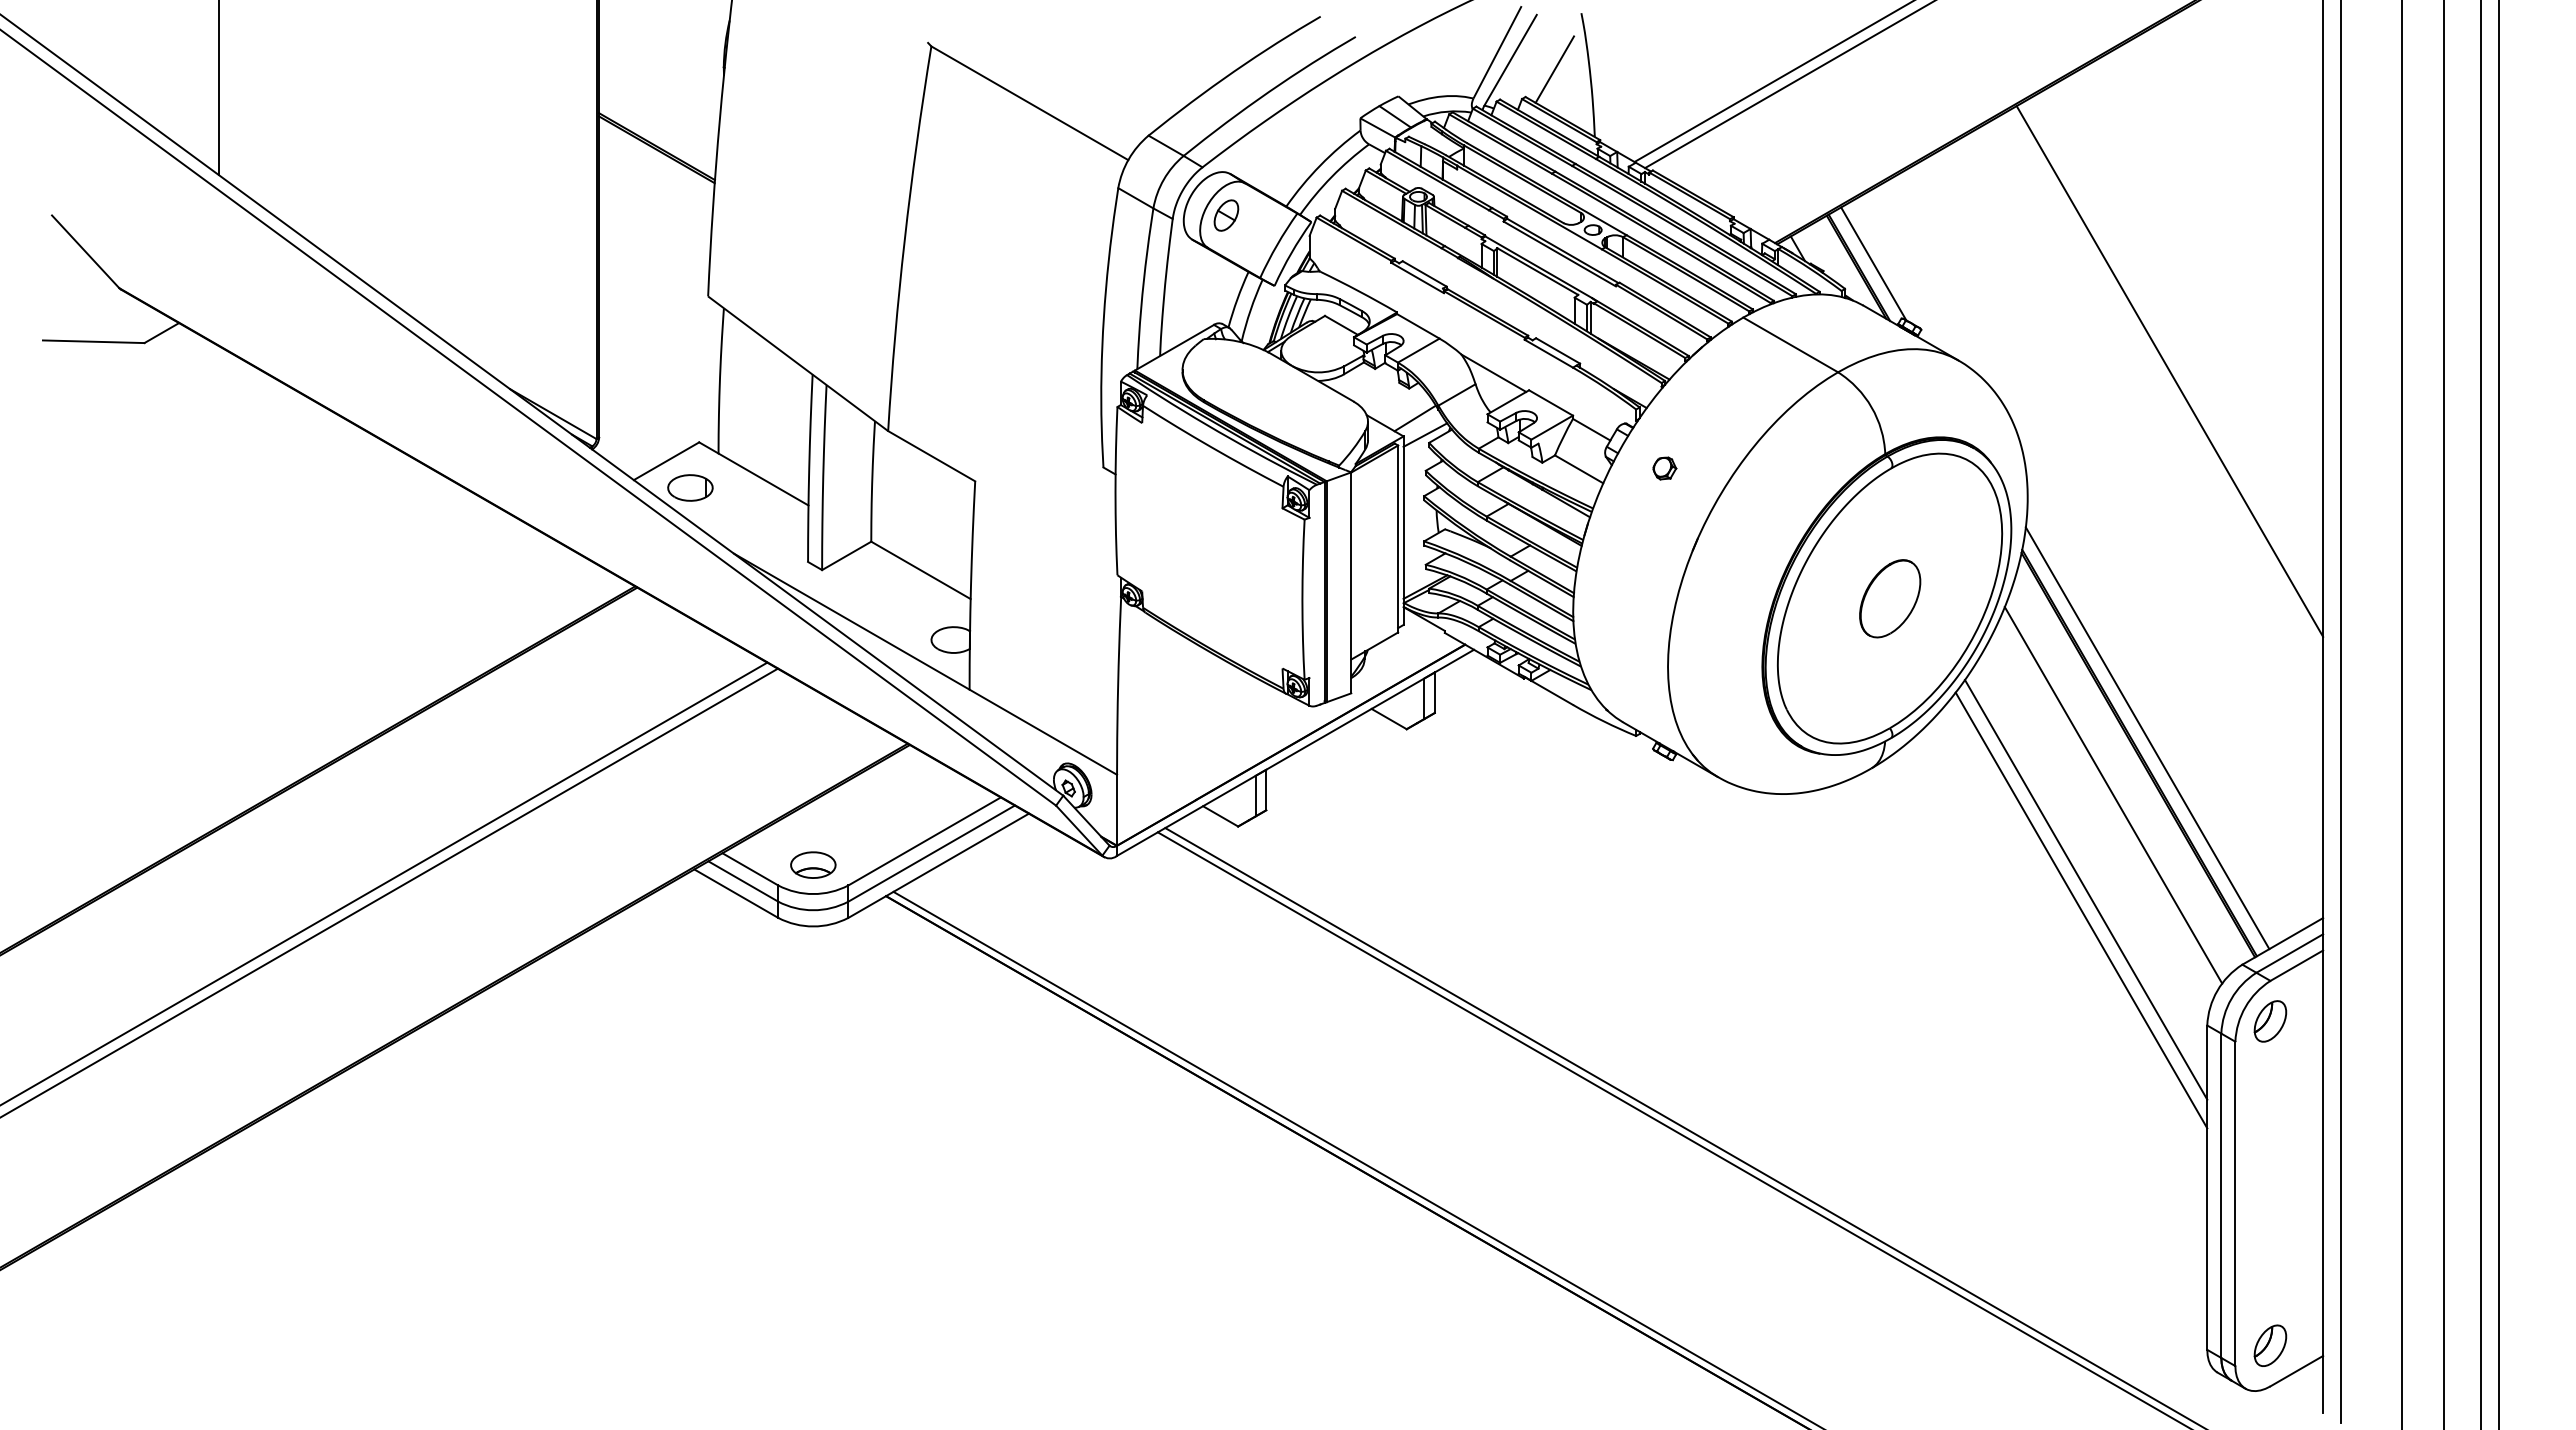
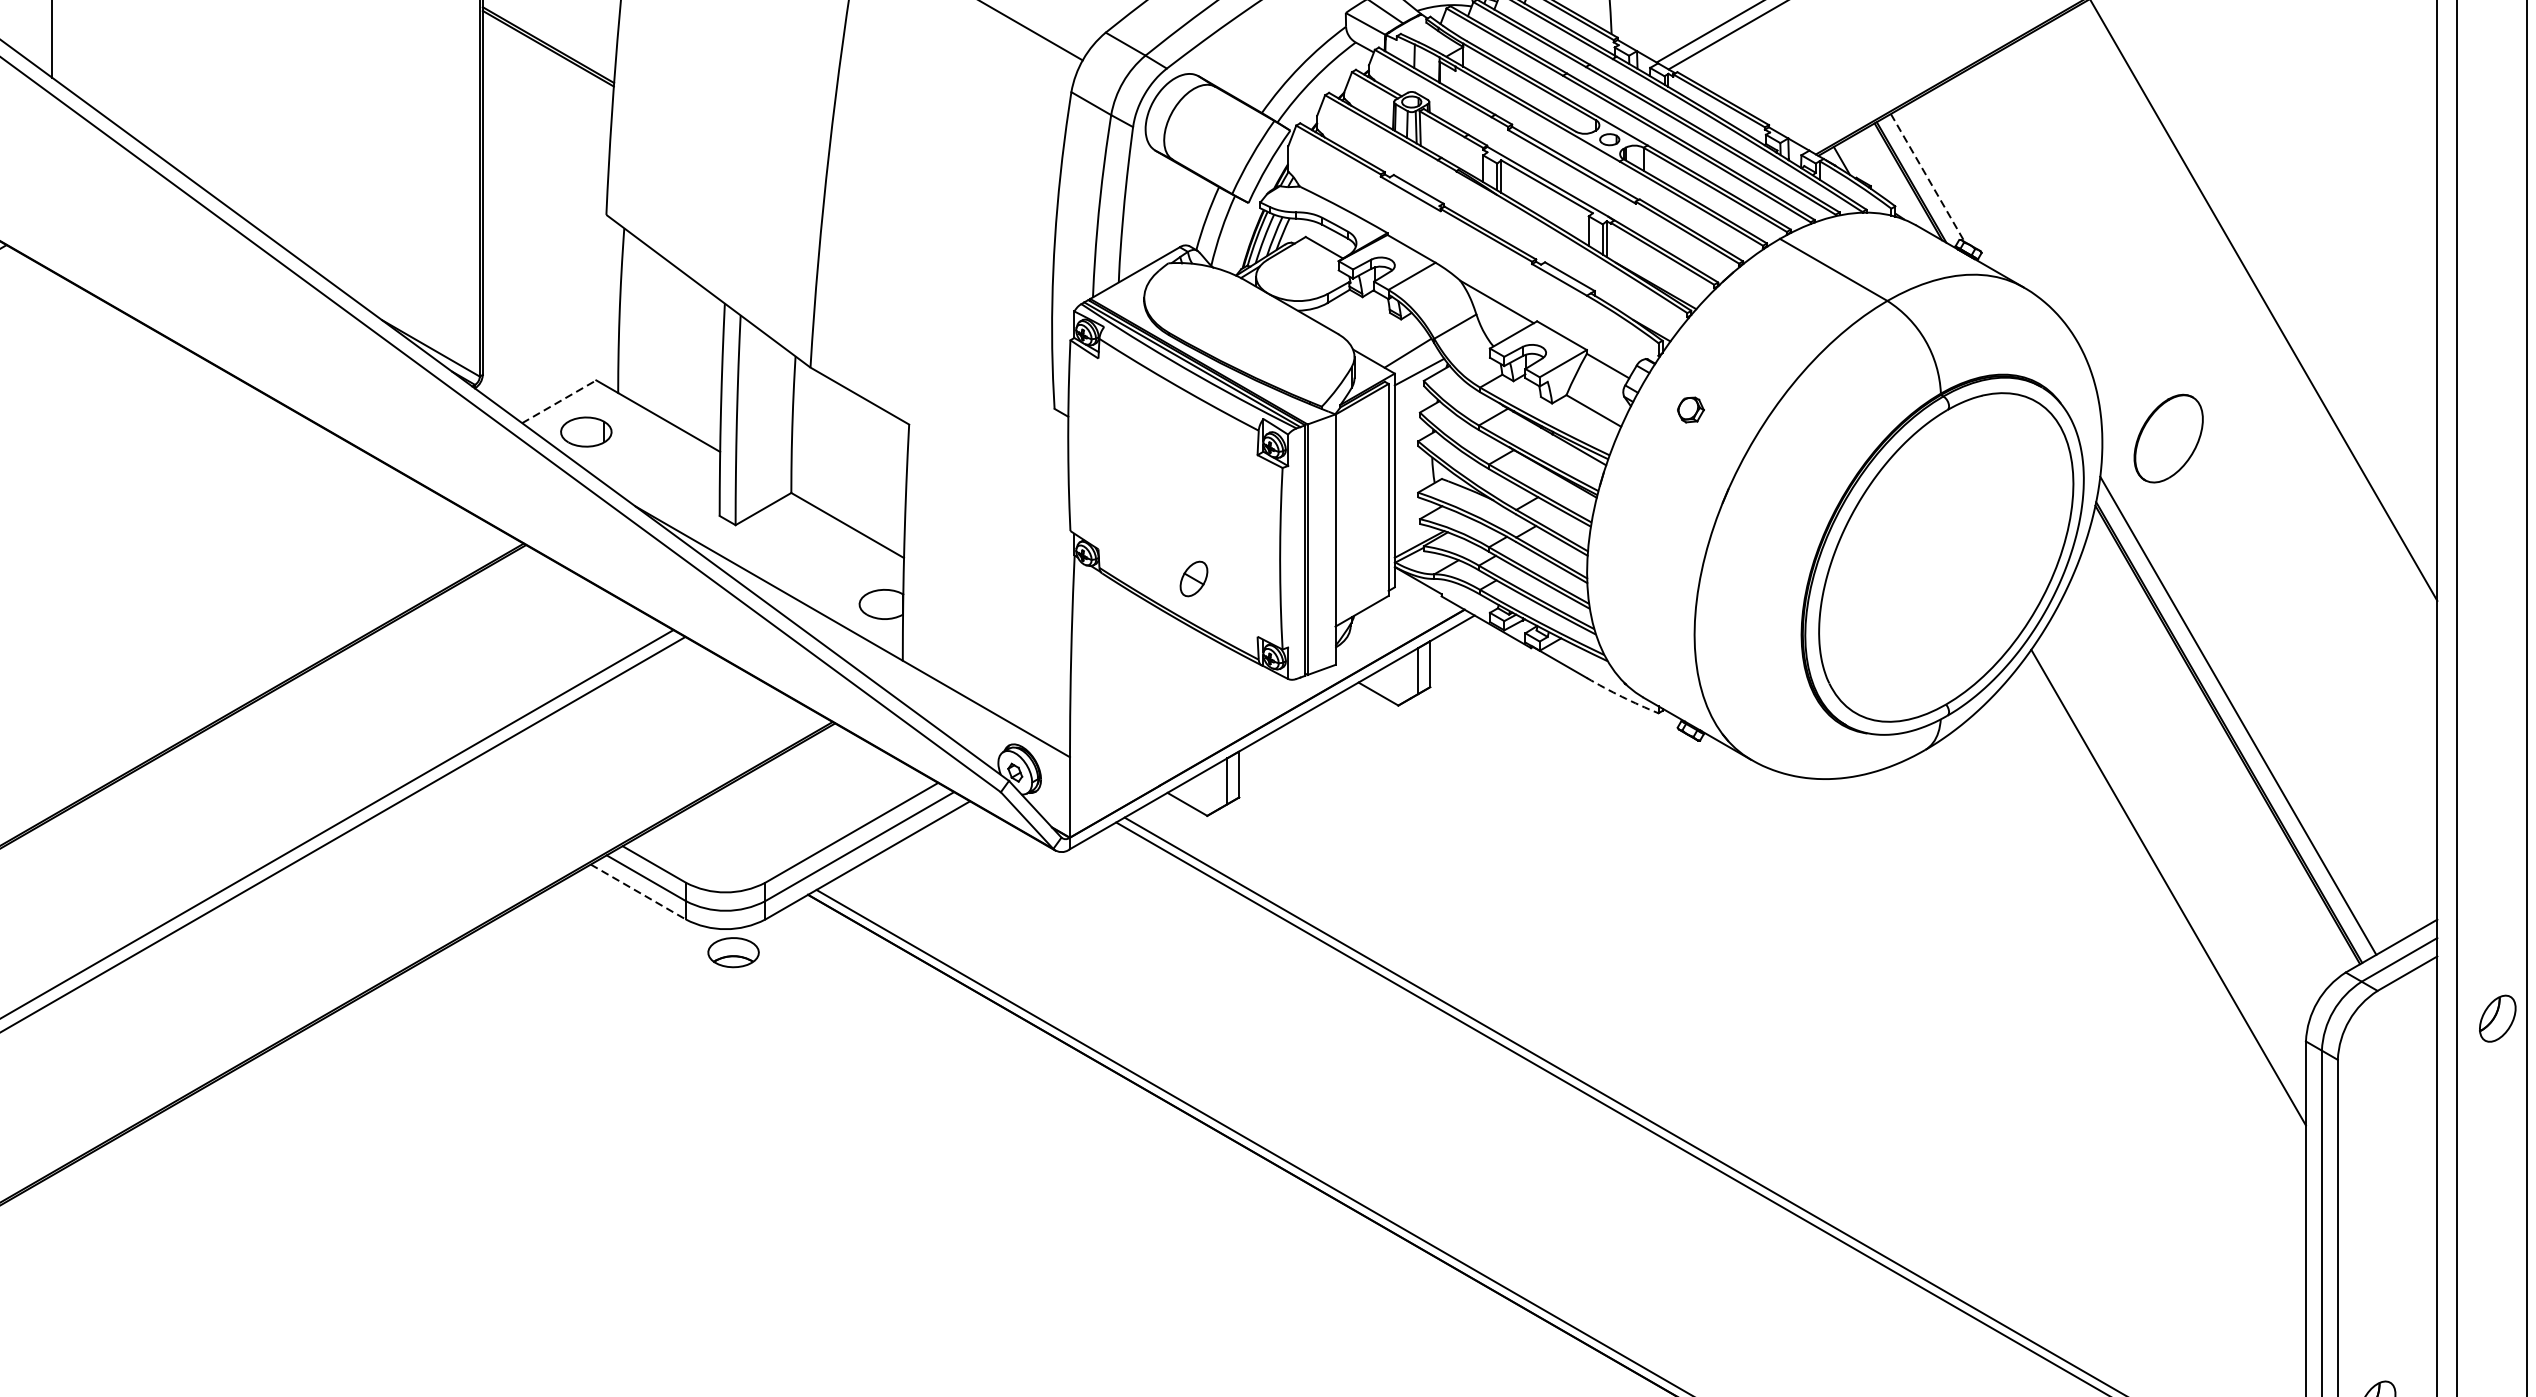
part: (1226, 215) -> (1194, 578), moved
line: (1873, 264) -> (1927, 178), solid -> dashed
line: (666, 461) -> (559, 402), solid -> dashed
part: (1890, 598) -> (2169, 438), moved
arc: (1604, 721) -> (1622, 696), solid -> dashed
line: (2113, 795) -> (2199, 780), removed
part: (813, 864) -> (733, 951), moved
line: (736, 893) -> (638, 891), solid -> dashed
line: (2081, 910) -> (2163, 911), removed
part: (2270, 1021) -> (2497, 1018), moved

